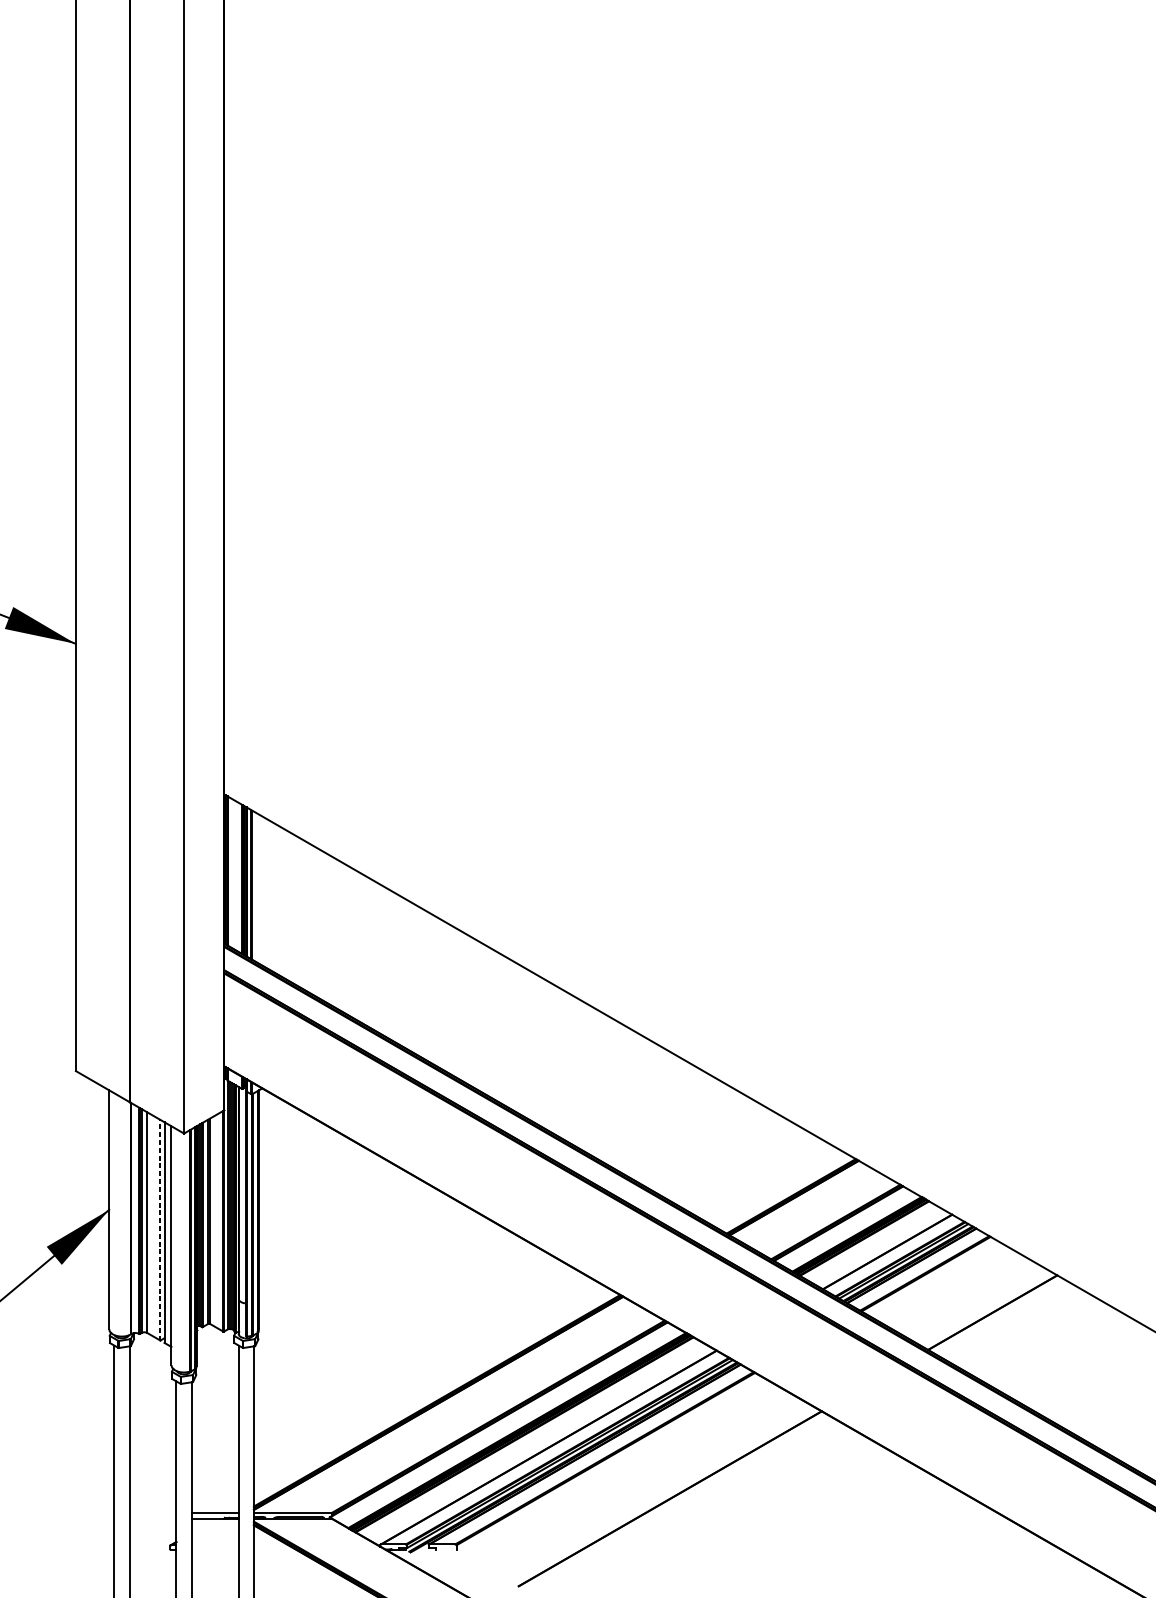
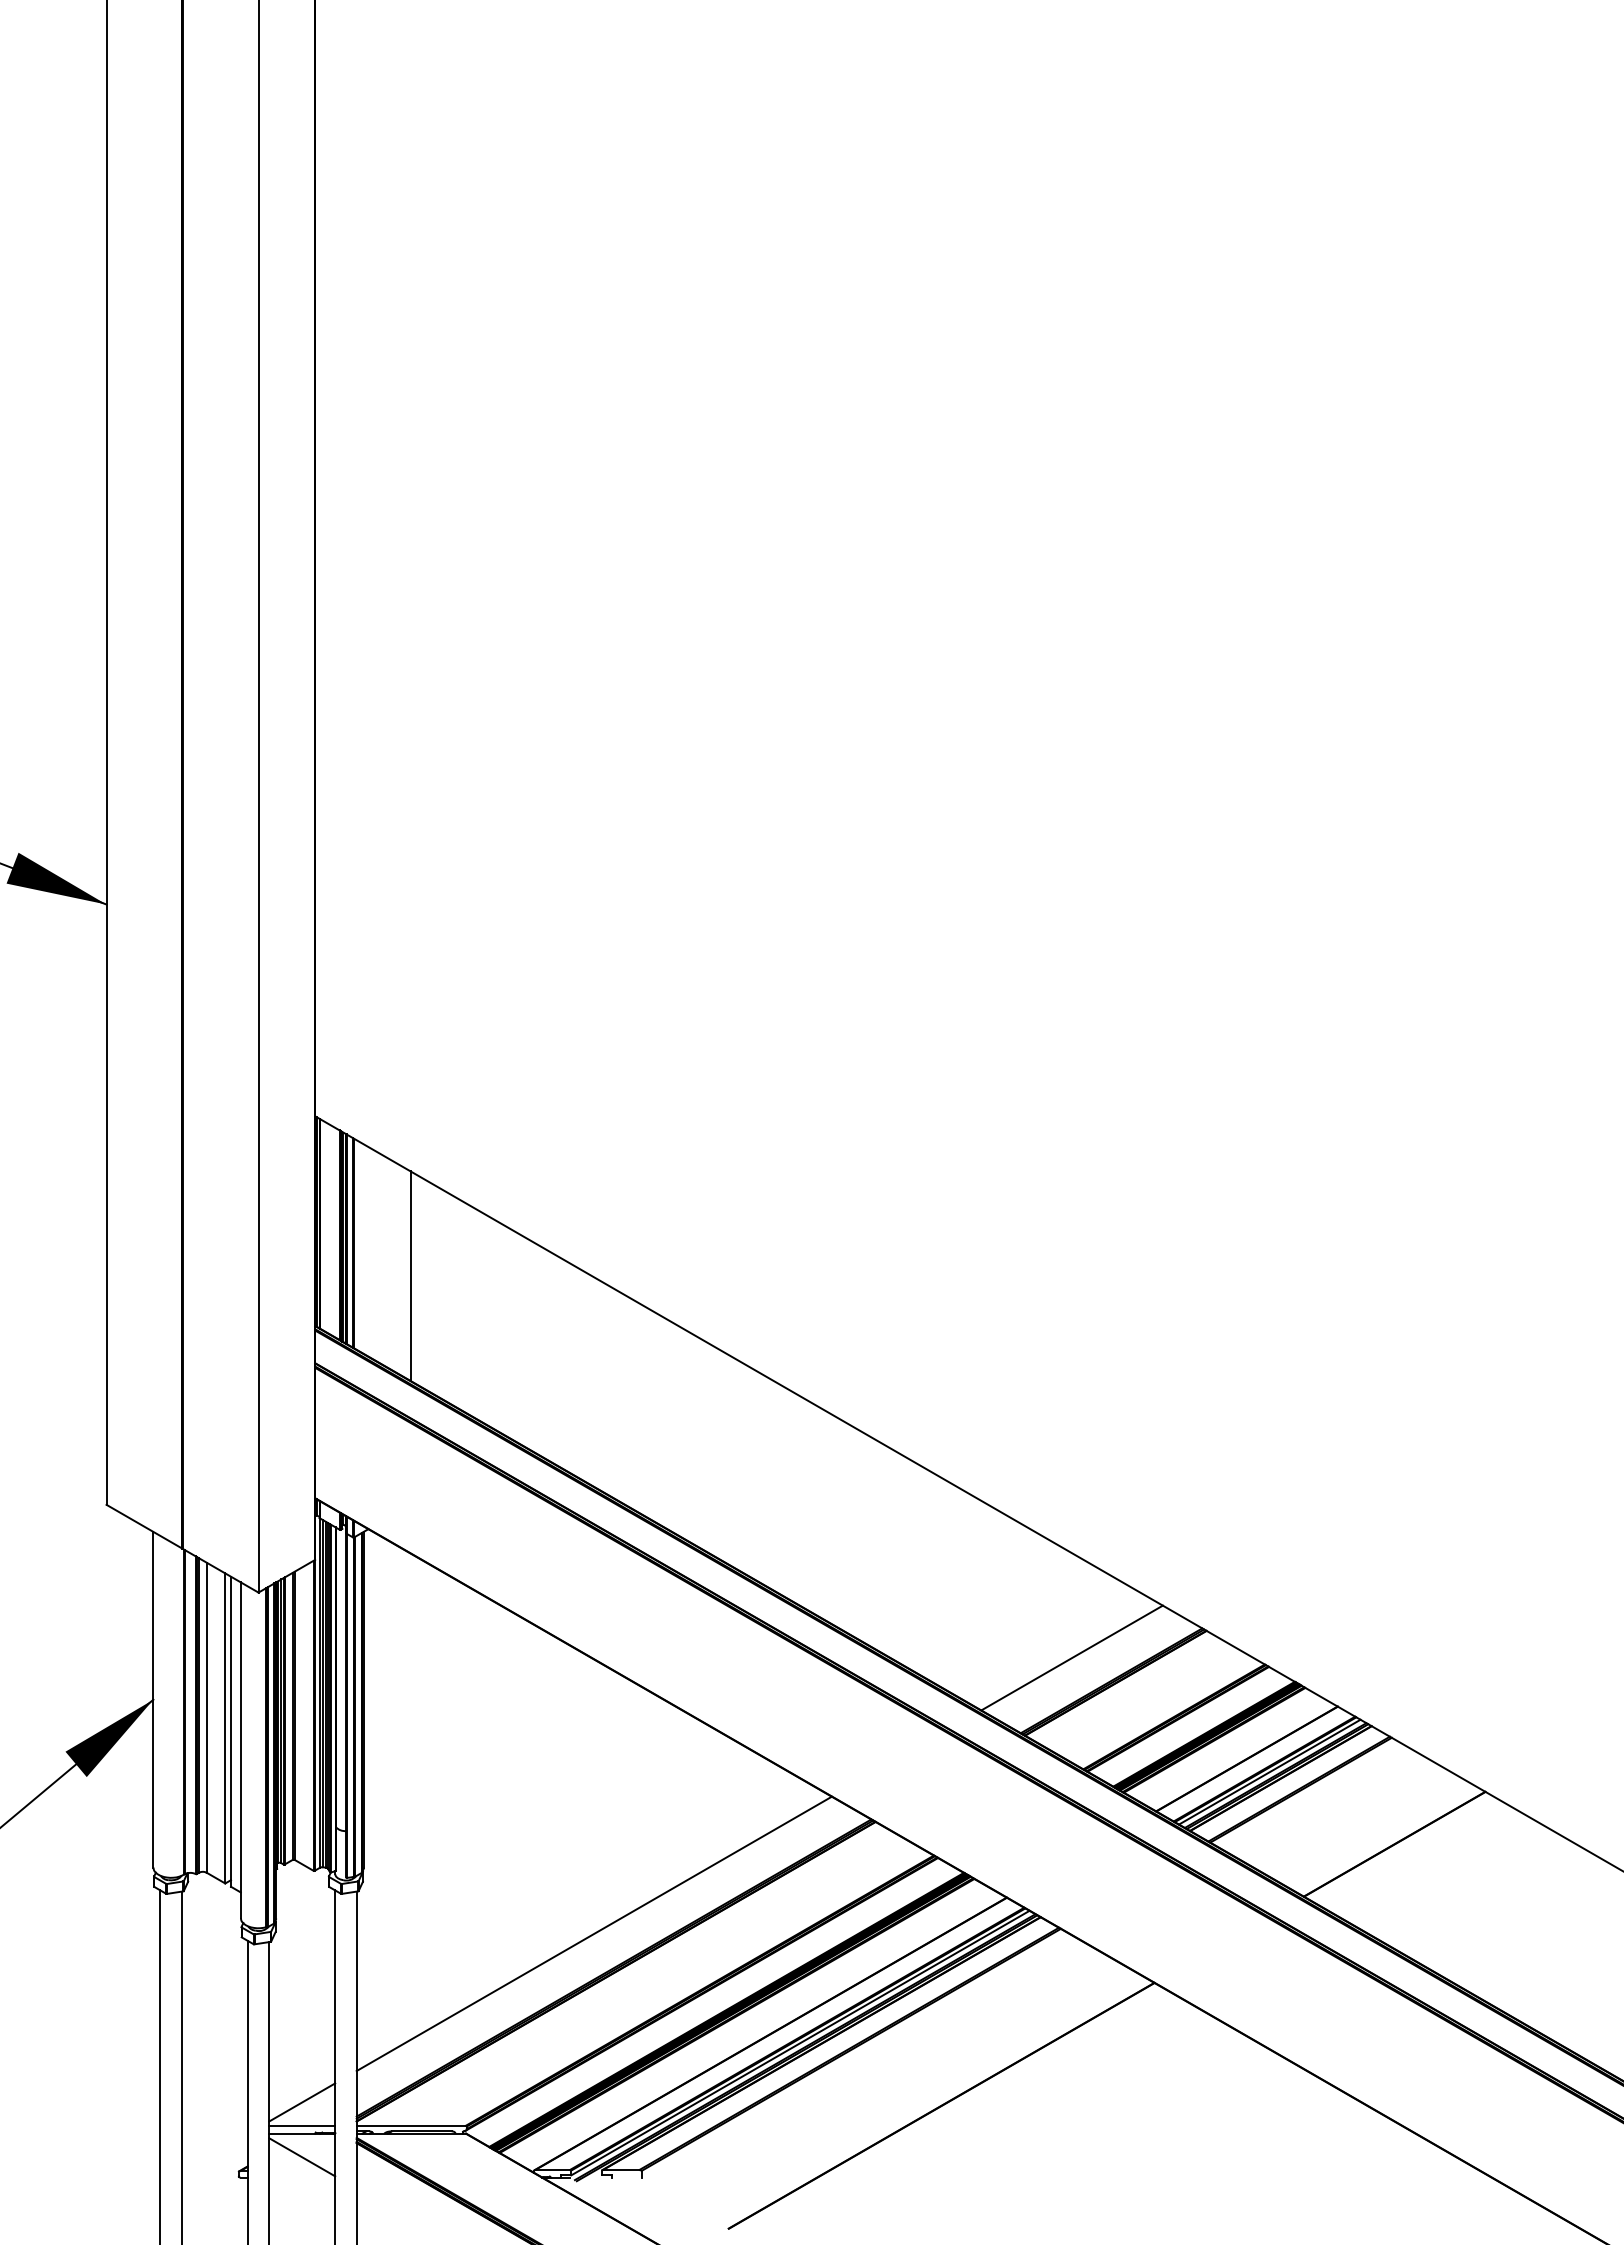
line: (292, 907) -> (410, 1275), added
line: (762, 1179) -> (1071, 1657), added
line: (160, 1229) -> (225, 1727), dashed -> solid
line: (422, 1376) -> (593, 1933), added
line: (215, 1496) -> (302, 2102), added
line: (215, 1535) -> (302, 2157), added

